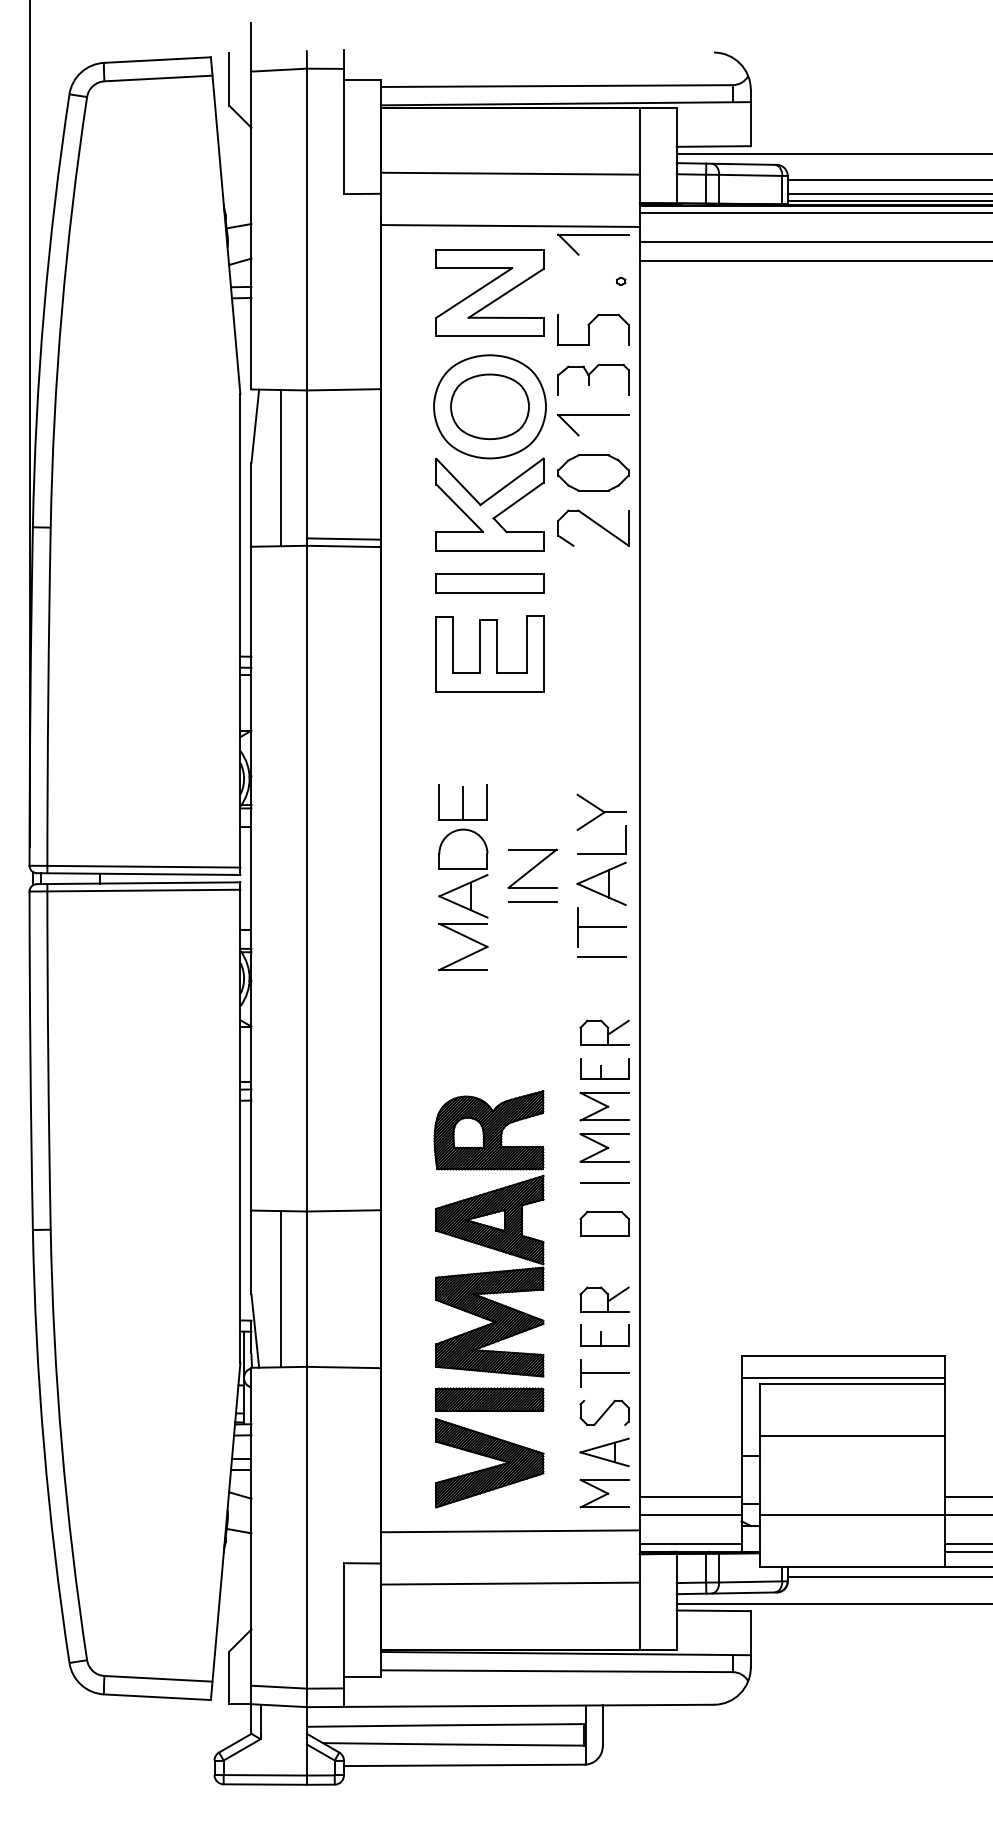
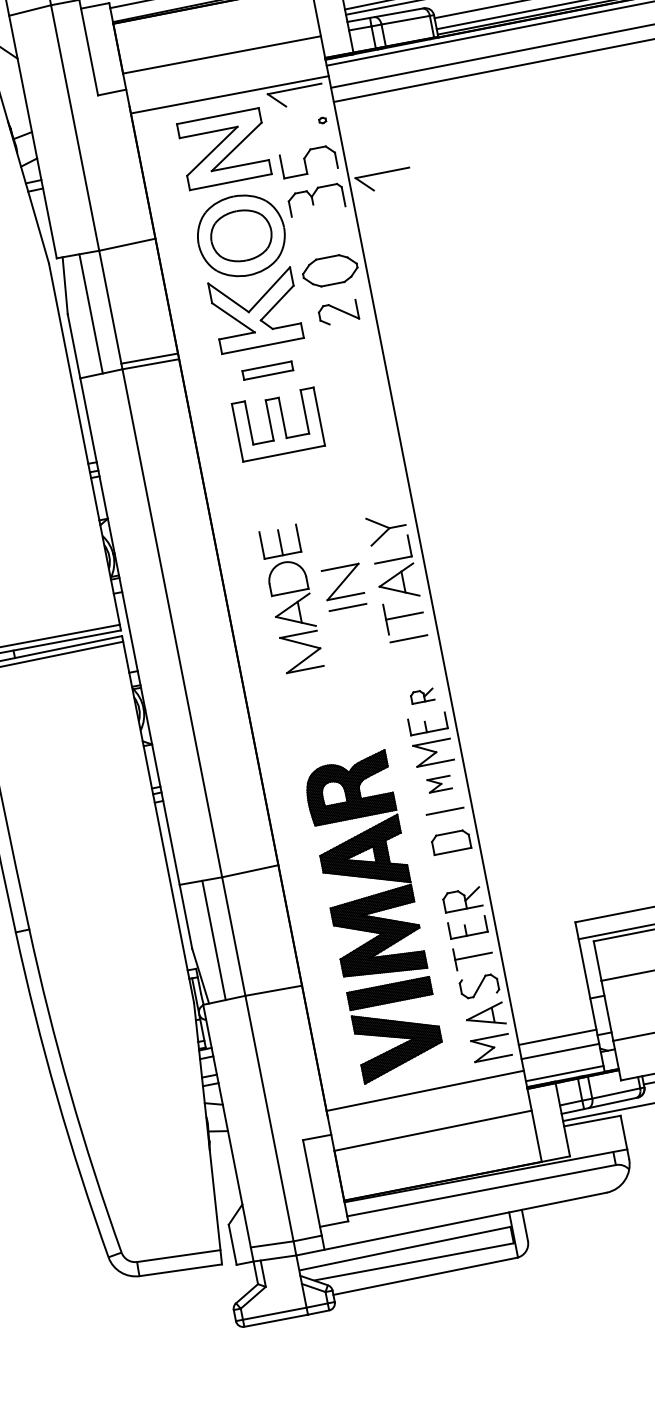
part: (593, 415) -> (382, 173), moved
part: (593, 527) -> (338, 312), size x0.7
part: (489, 583) -> (267, 370), size x0.6
part: (604, 1032) -> (422, 696), size x0.6
part: (604, 1147) -> (439, 783), size x0.6

